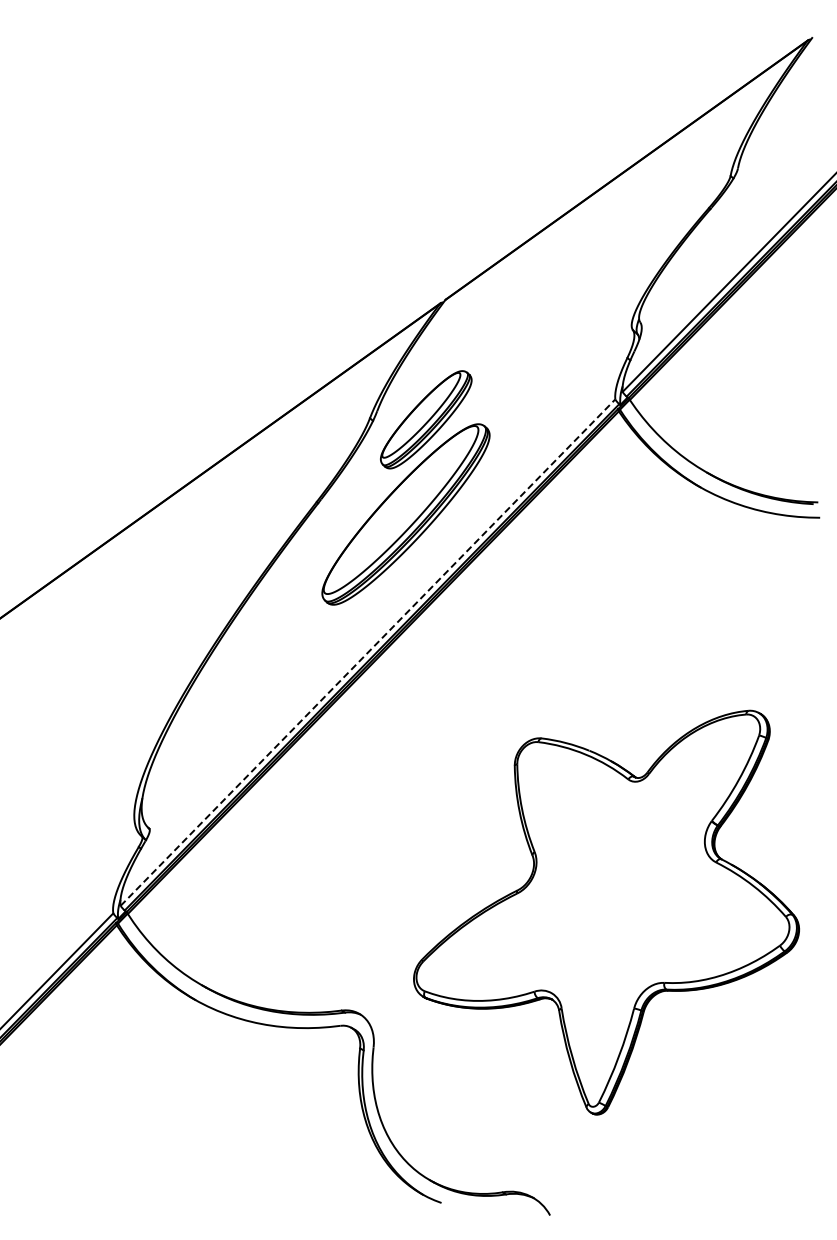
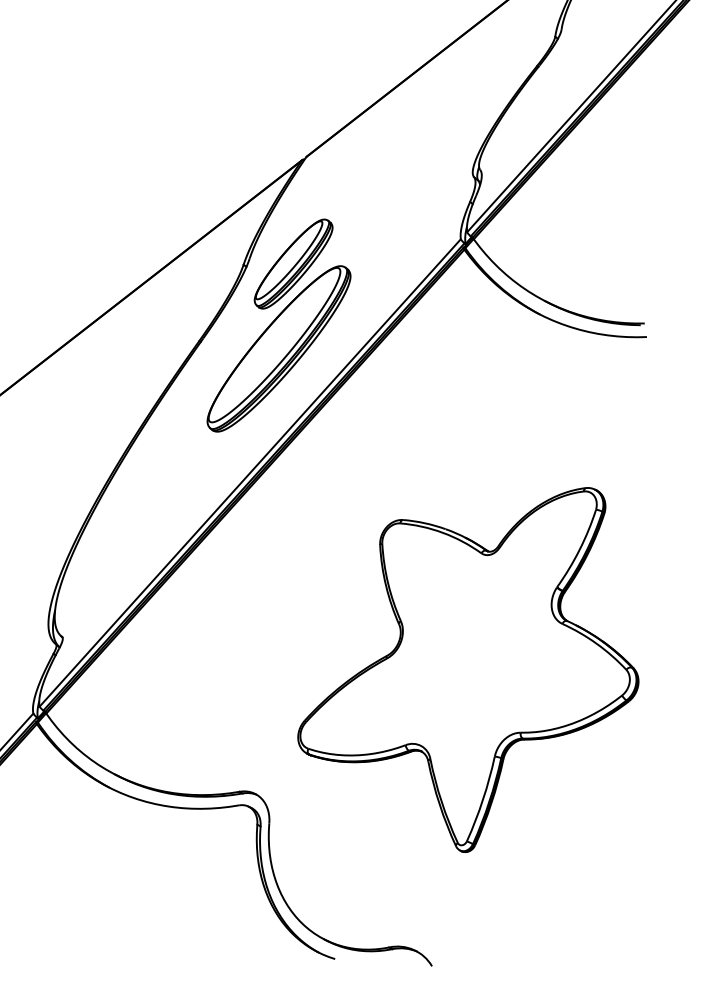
line: (367, 652) -> (249, 472), dashed -> solid
part: (606, 912) -> (466, 672), moved

